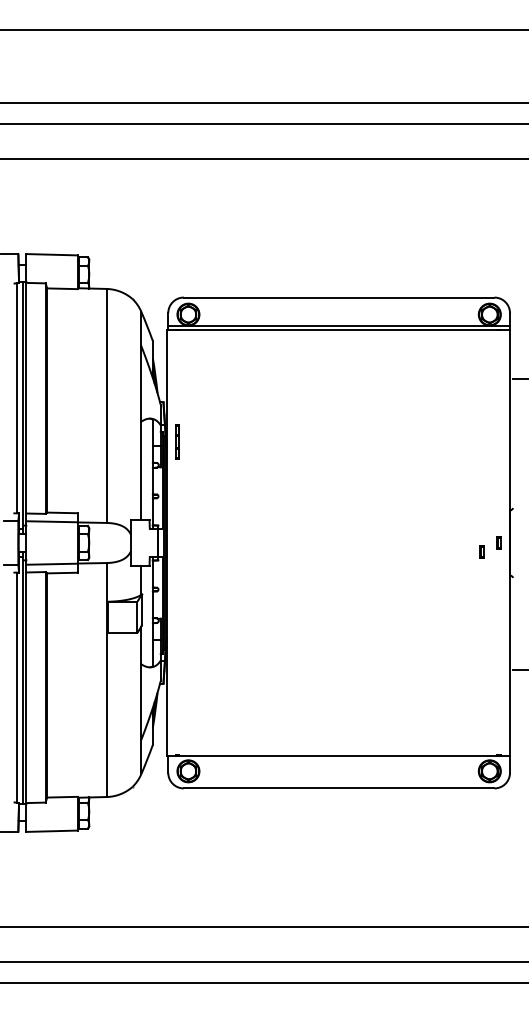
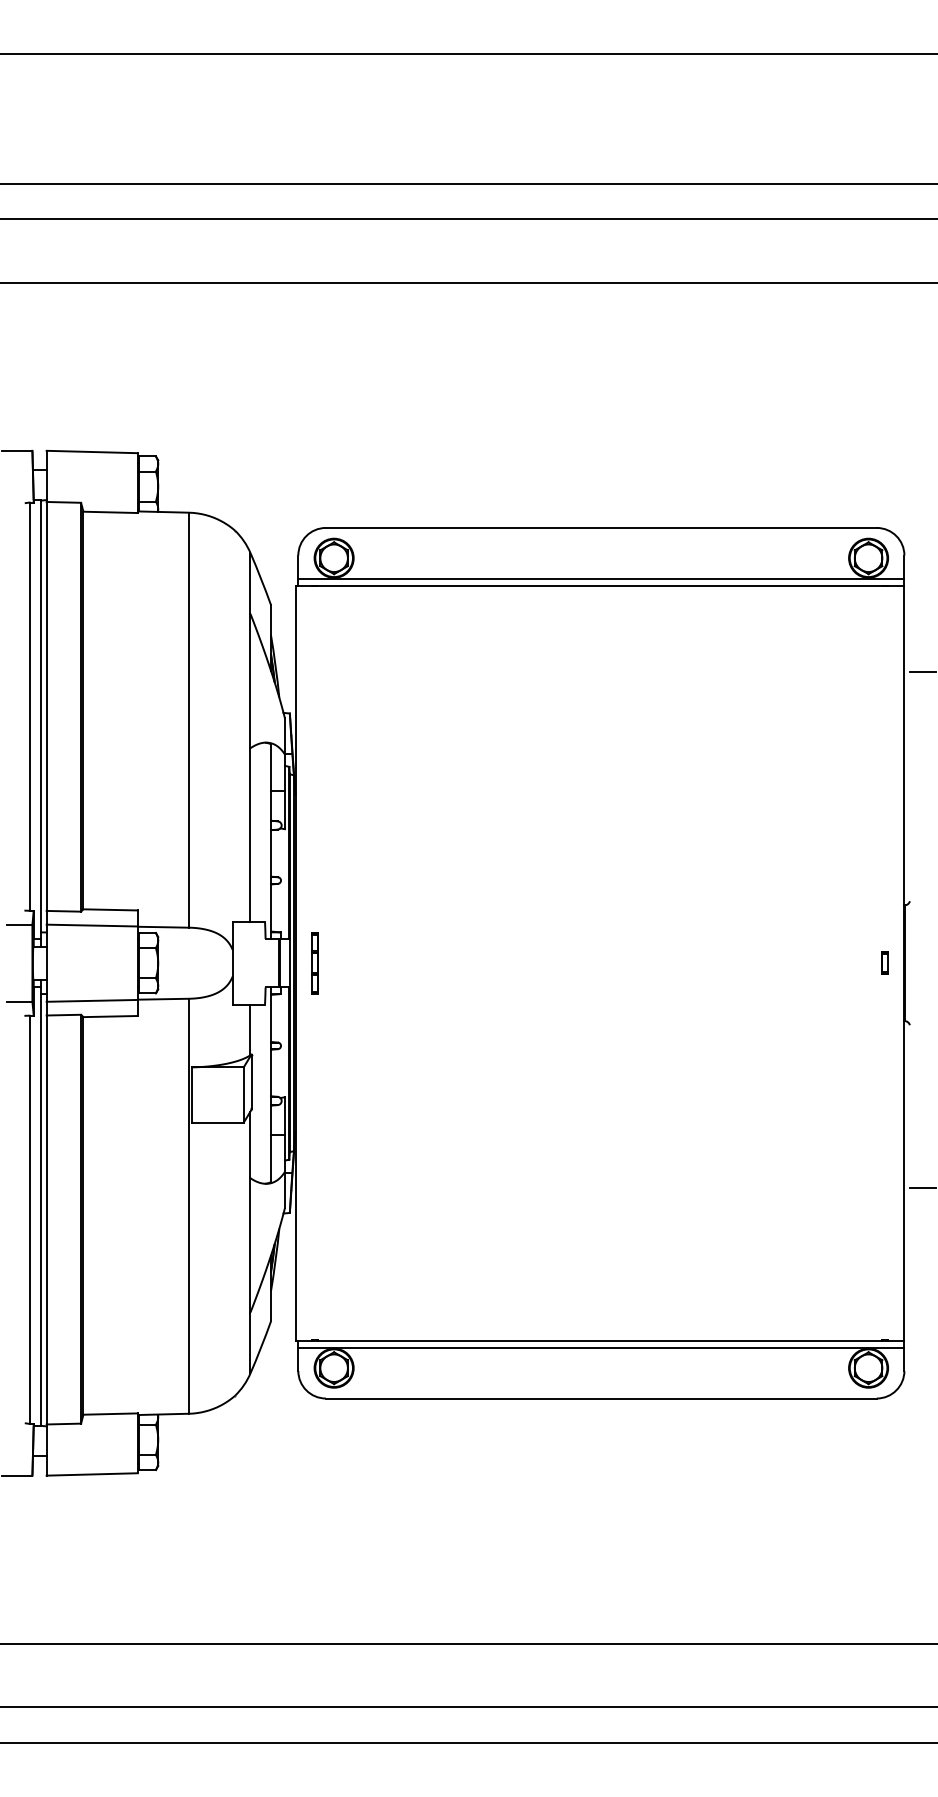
line: (176, 441) -> (312, 962), moved
part: (481, 551) -> (853, 978), removed
line: (339, 759) -> (602, 1347), added

